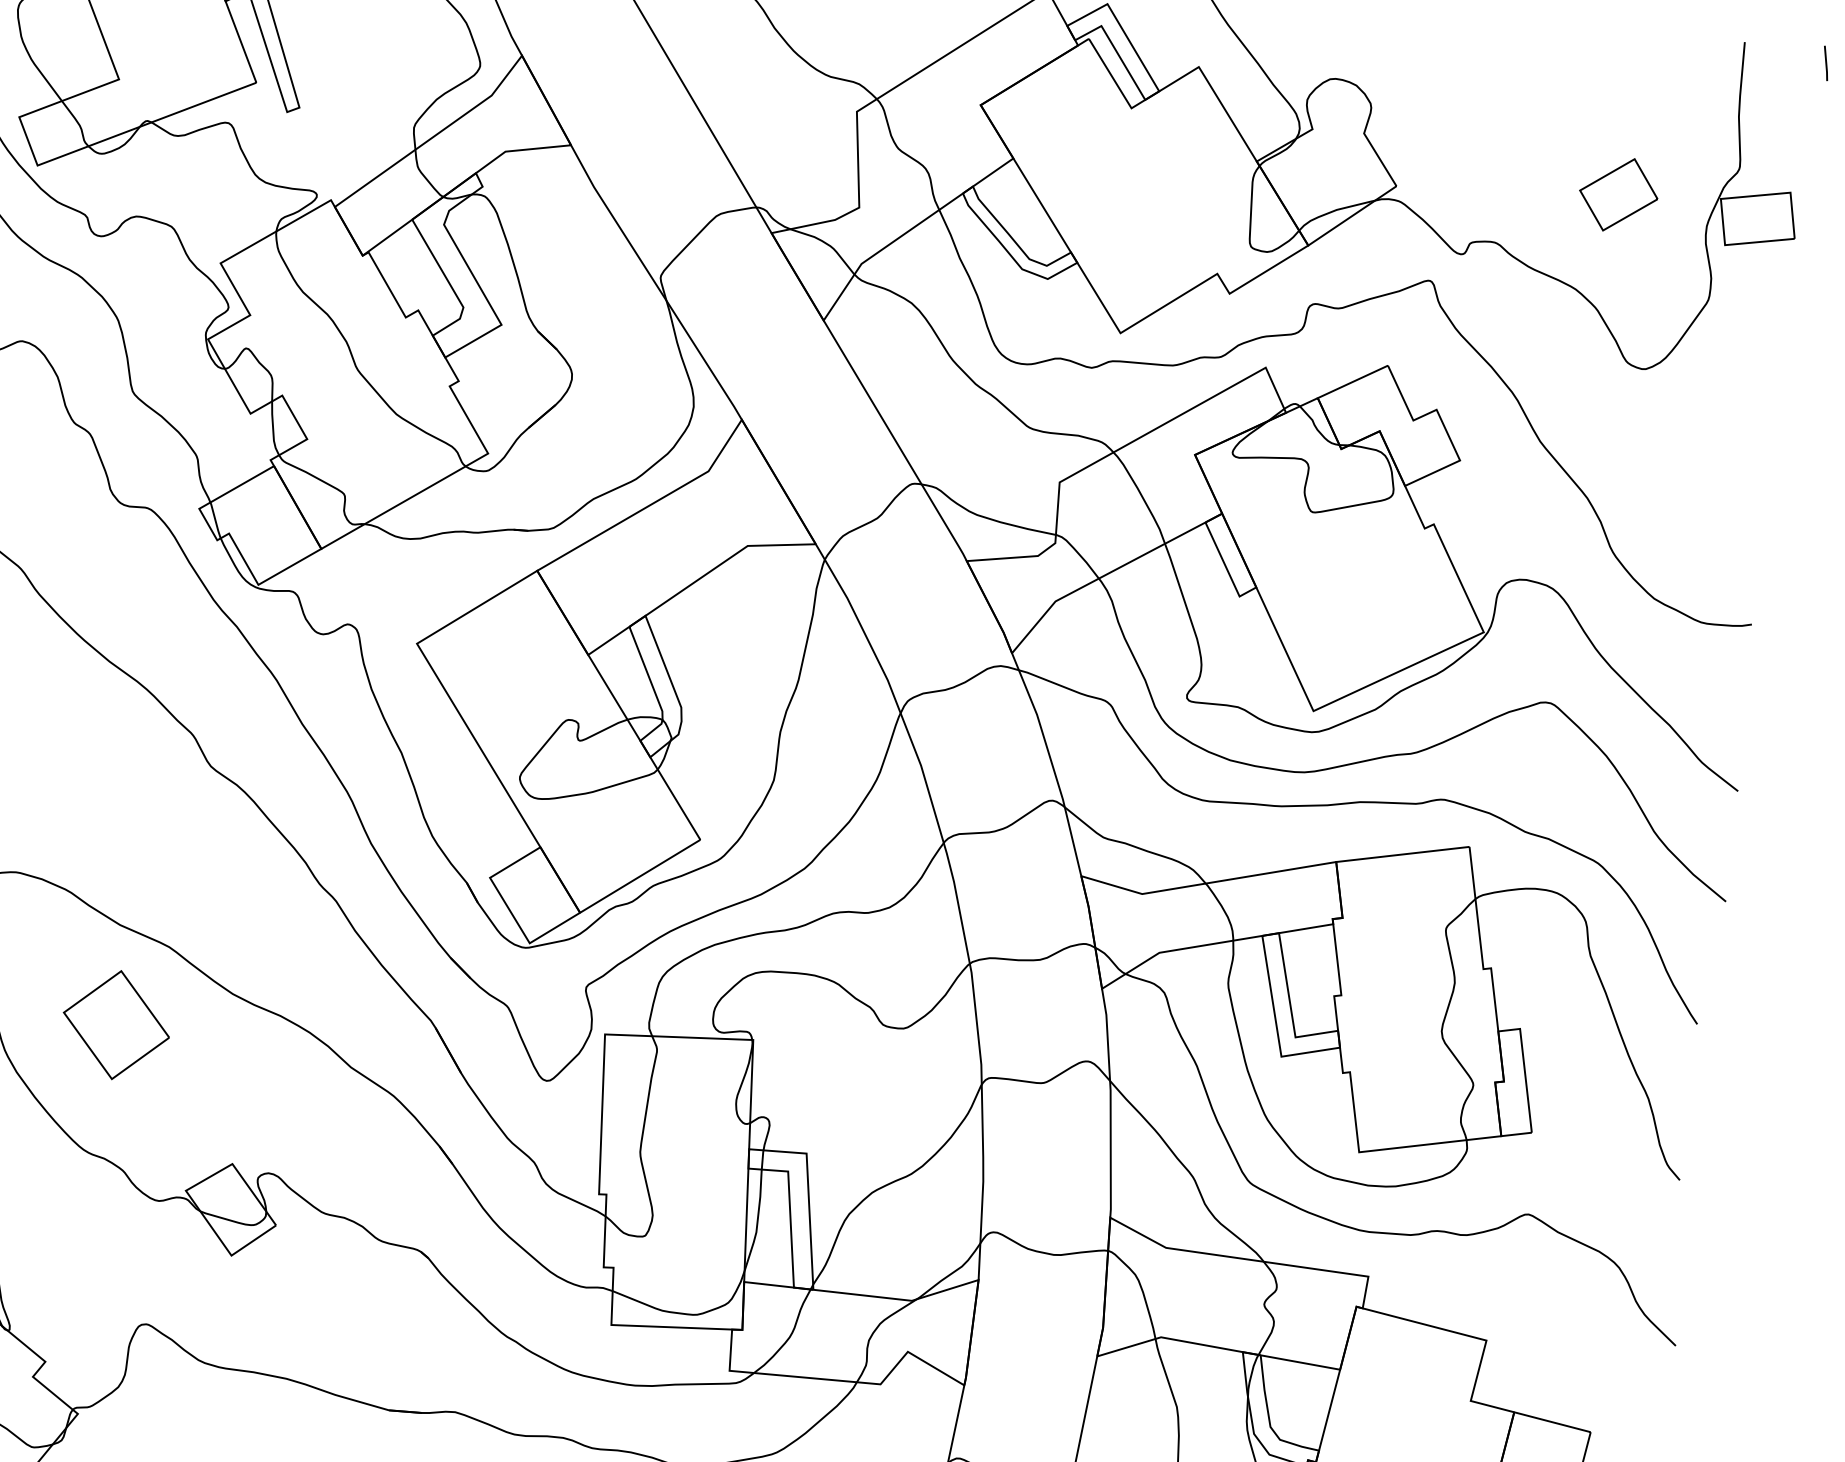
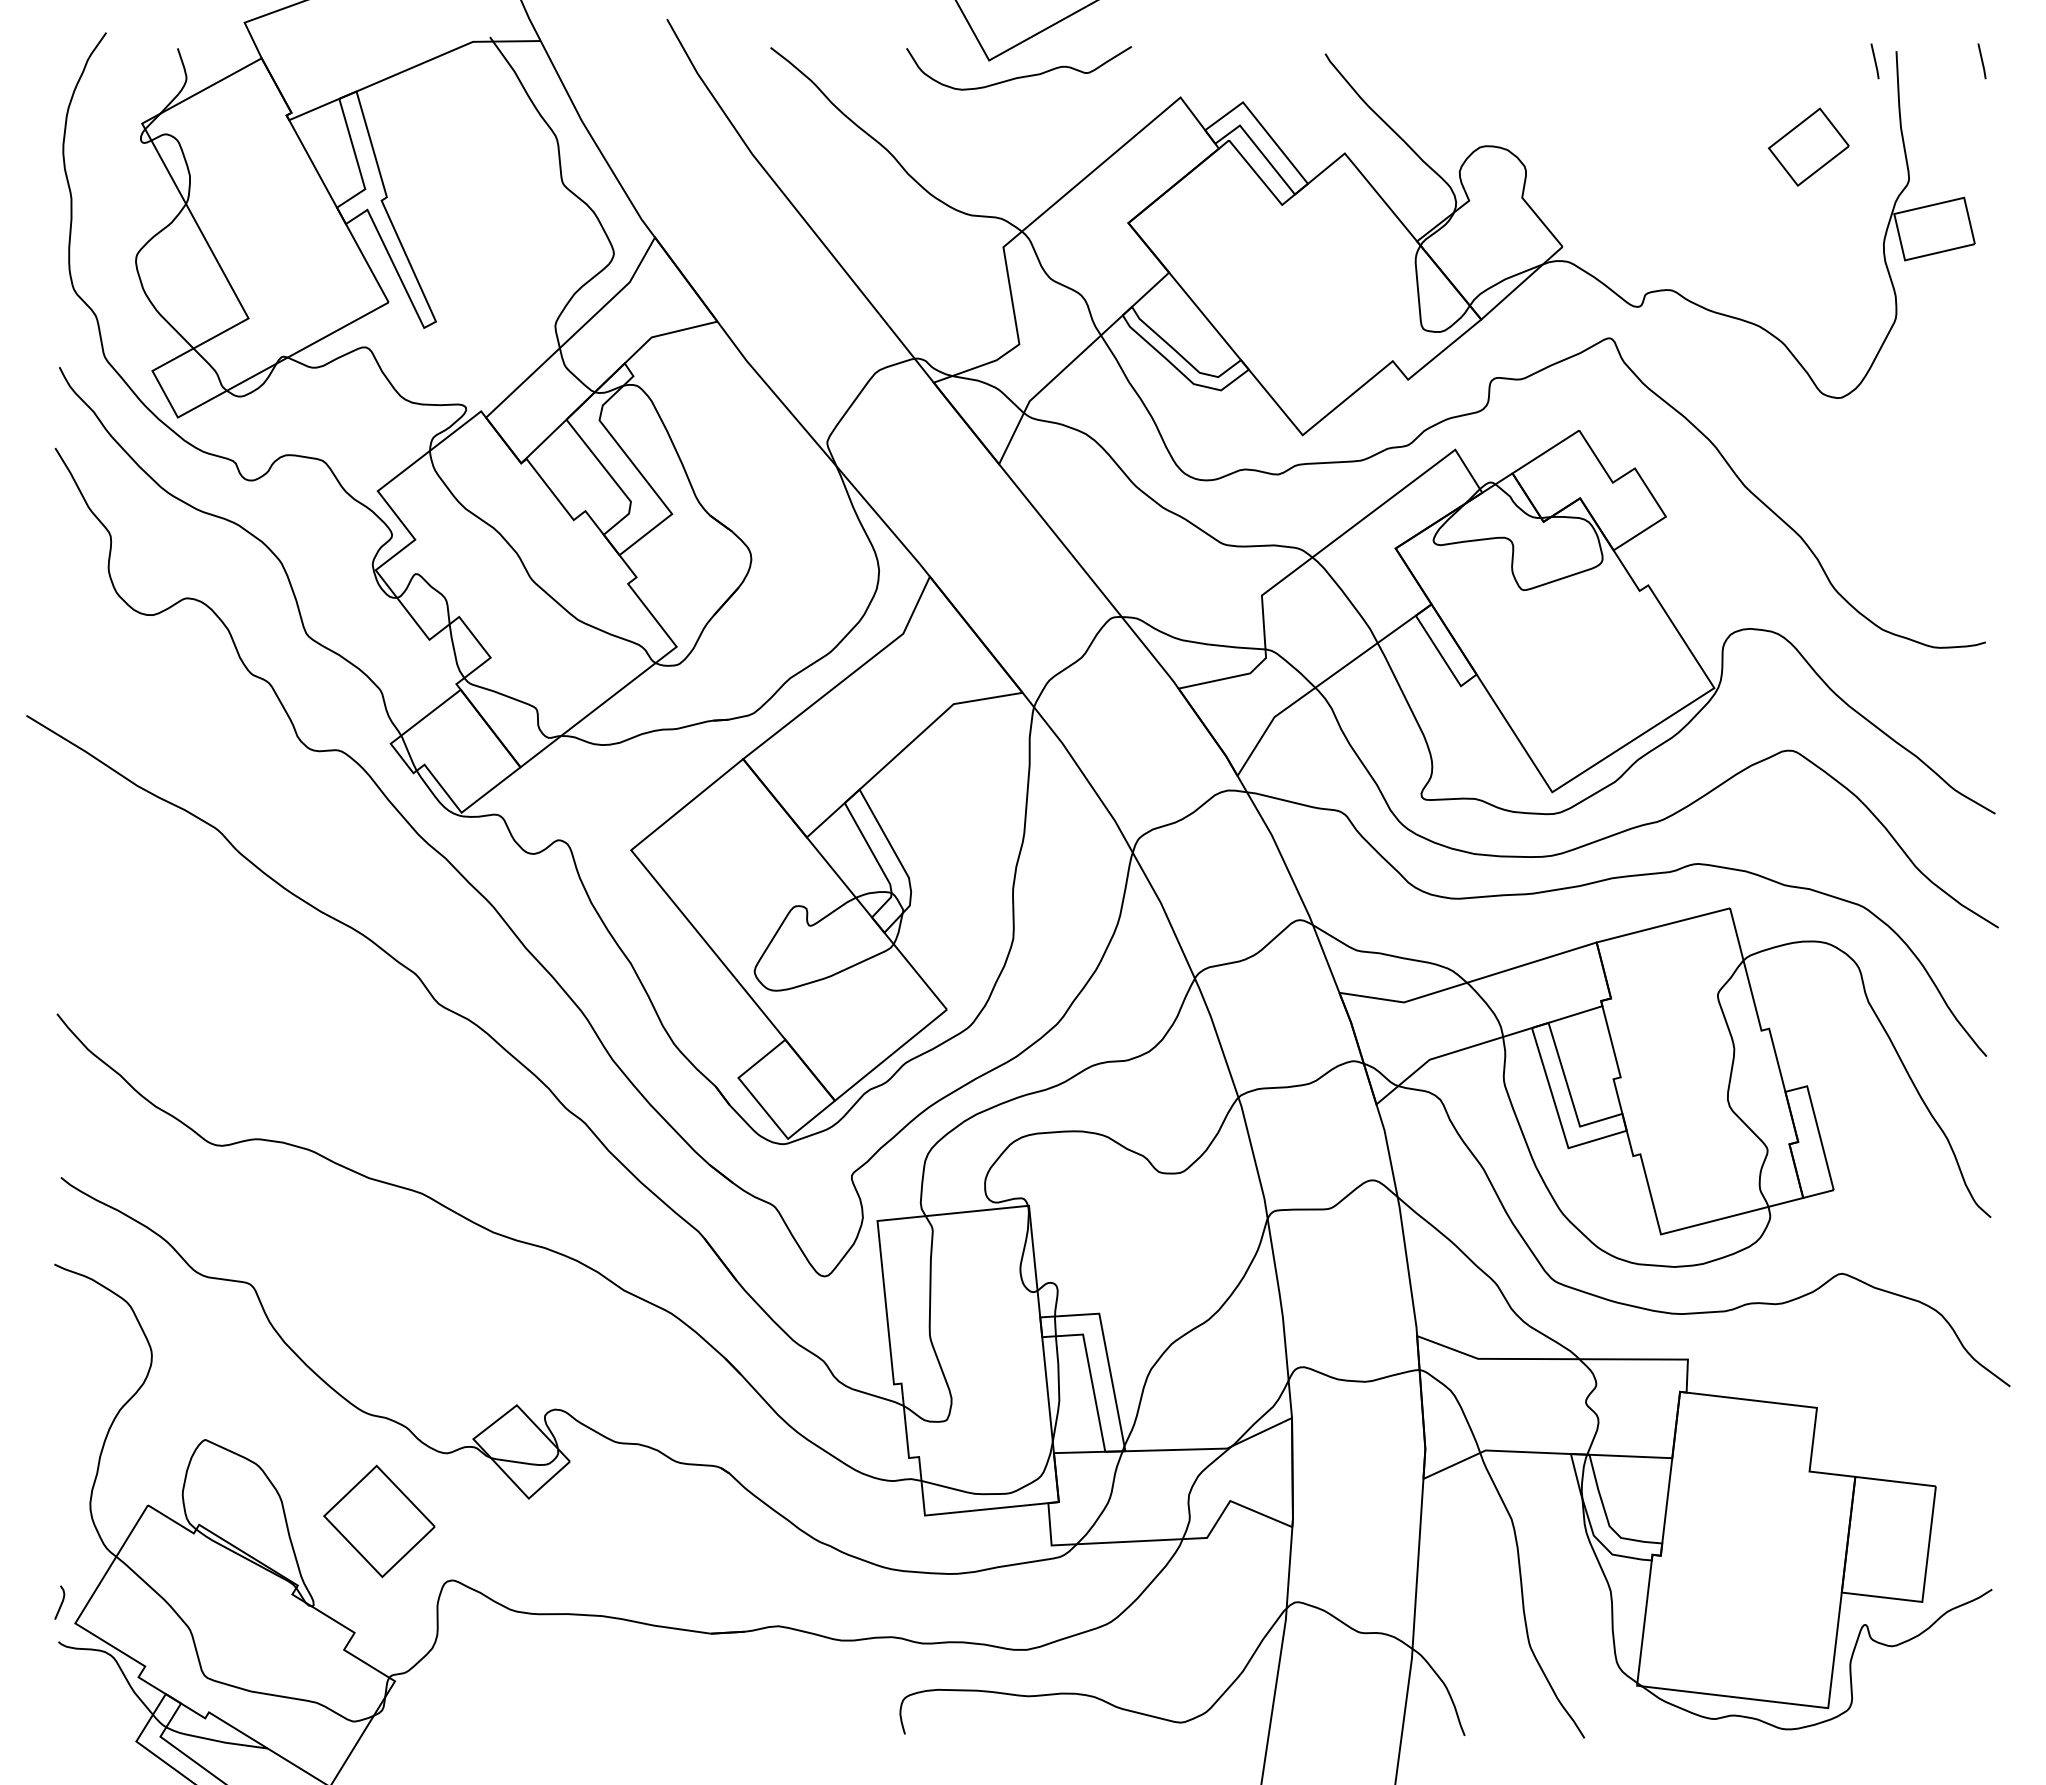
line: (1722, 49) -> (1874, 61), added
part: (1618, 194) -> (1808, 146), moved
part: (116, 1025) -> (379, 1521), moved

